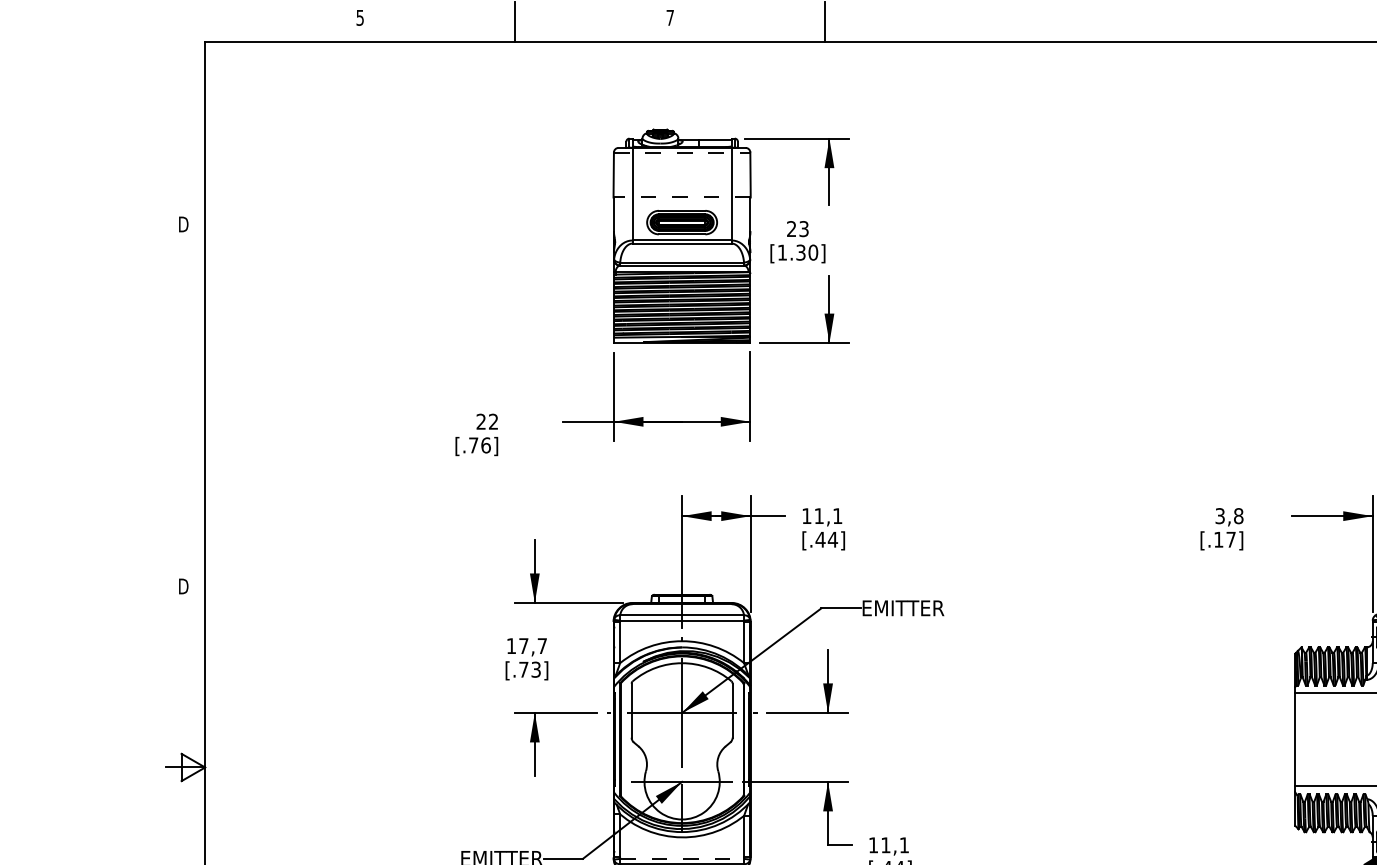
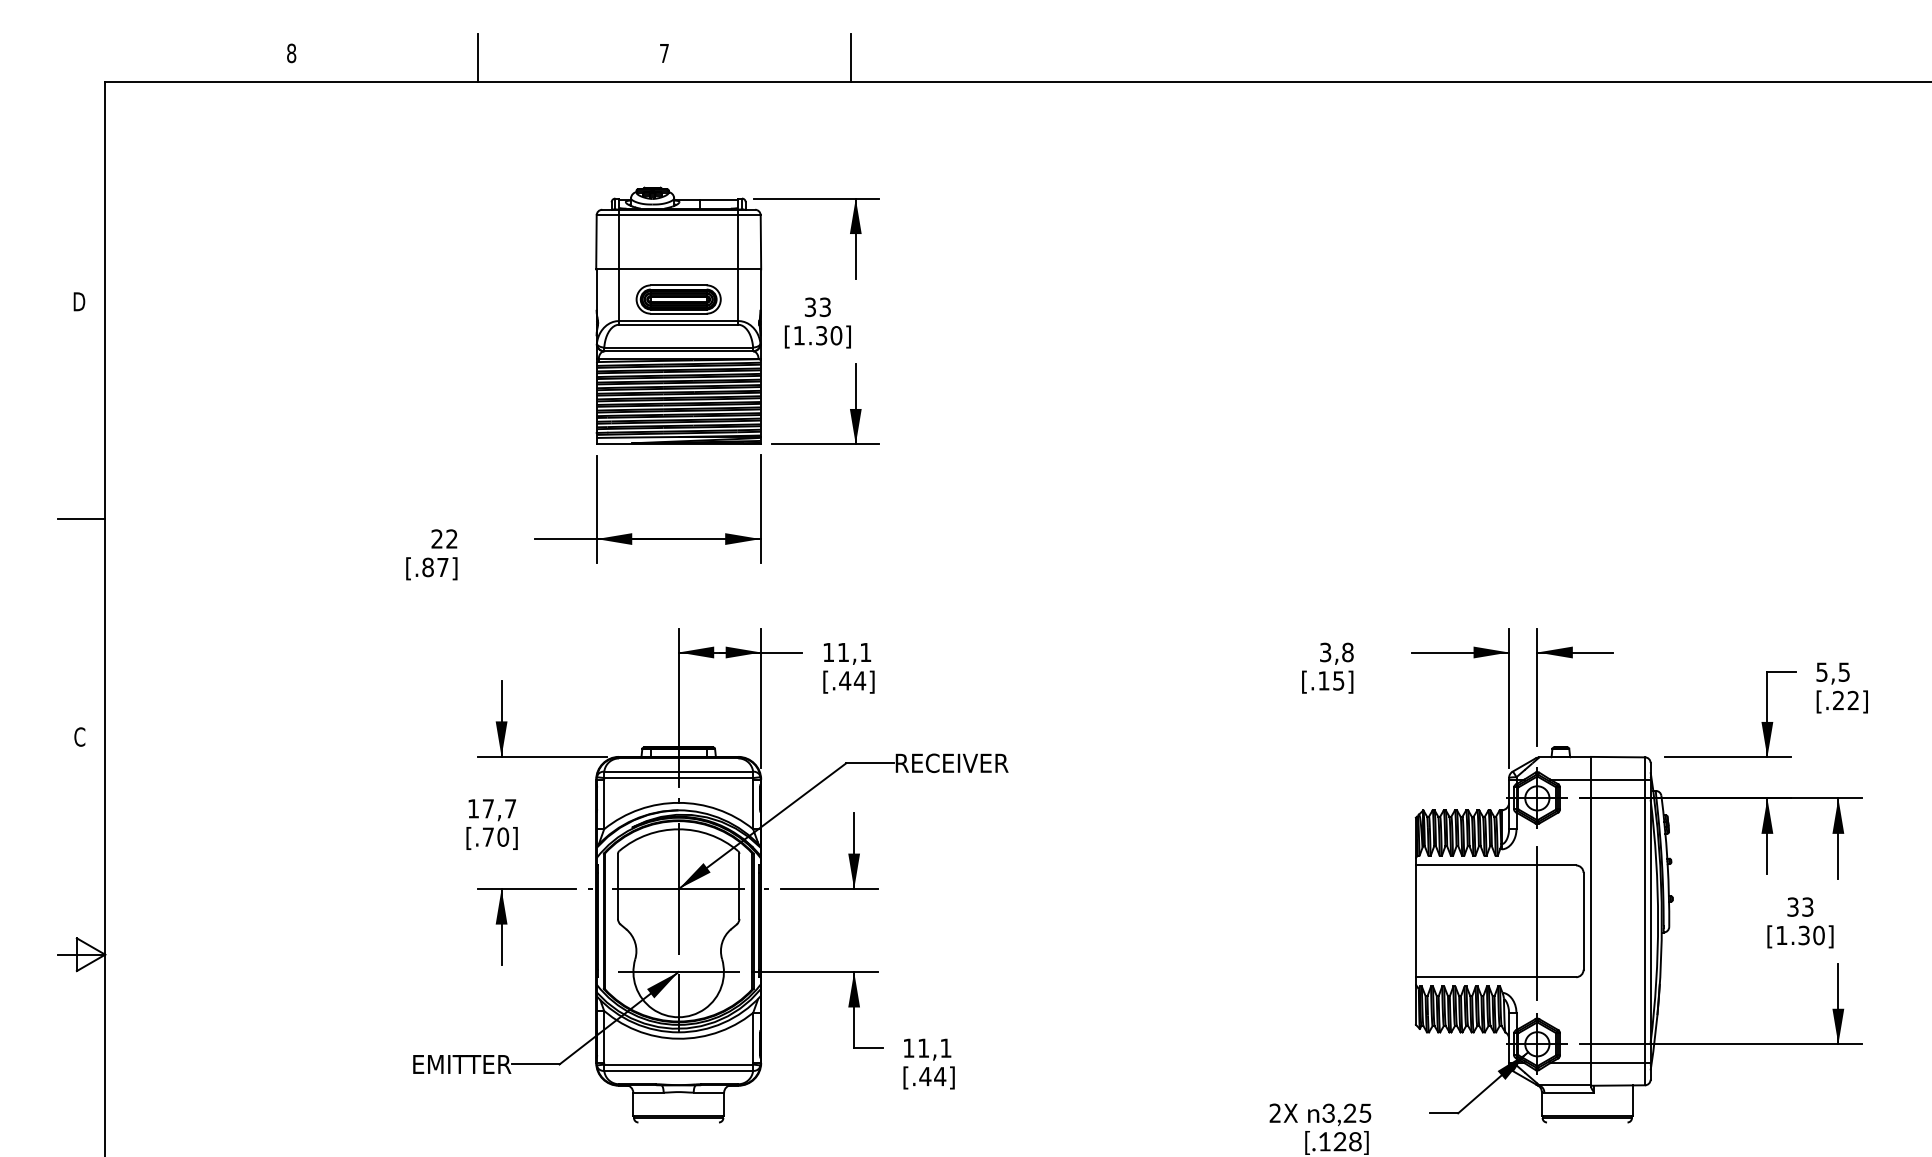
text: (360, 17) -> (291, 53), 5 -> 8
line: (682, 152) -> (679, 215), dashed -> solid
line: (681, 197) -> (678, 269), dashed -> solid
text: (790, 229) -> (809, 307), 23 -> 33
line: (185, 405) -> (81, 519), added
text: (479, 445) -> (435, 567), [.76] -> [.87]
text: (1230, 539) -> (1338, 680), [.17] -> [.15]
text: (183, 586) -> (79, 736), D -> C
text: (910, 608) -> (953, 763), EMITTER -> RECEIVER
text: (536, 669) -> (503, 836), [.73] -> [.70]
line: (682, 858) -> (679, 1064), dashed -> solid

